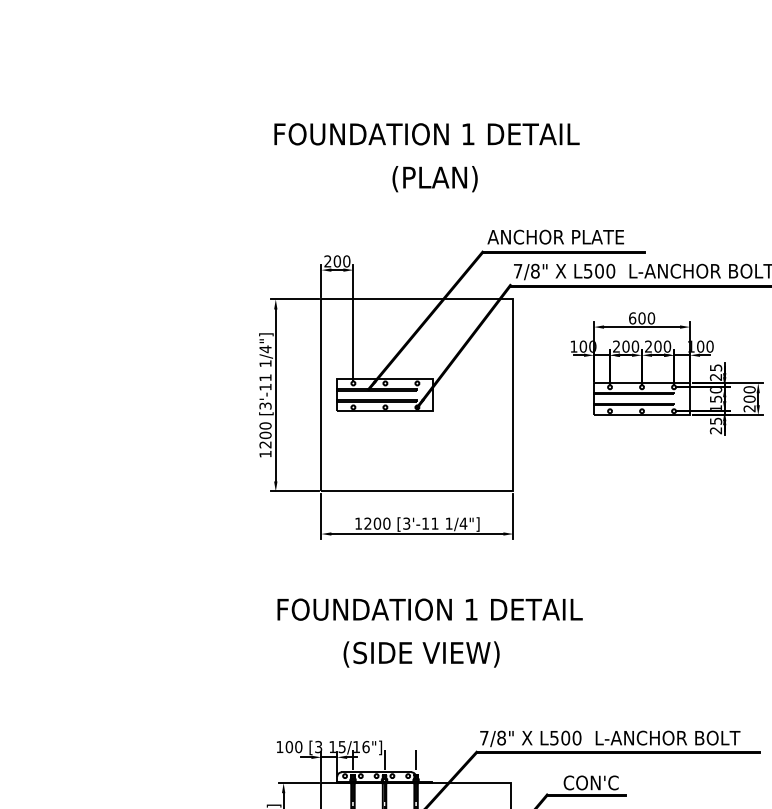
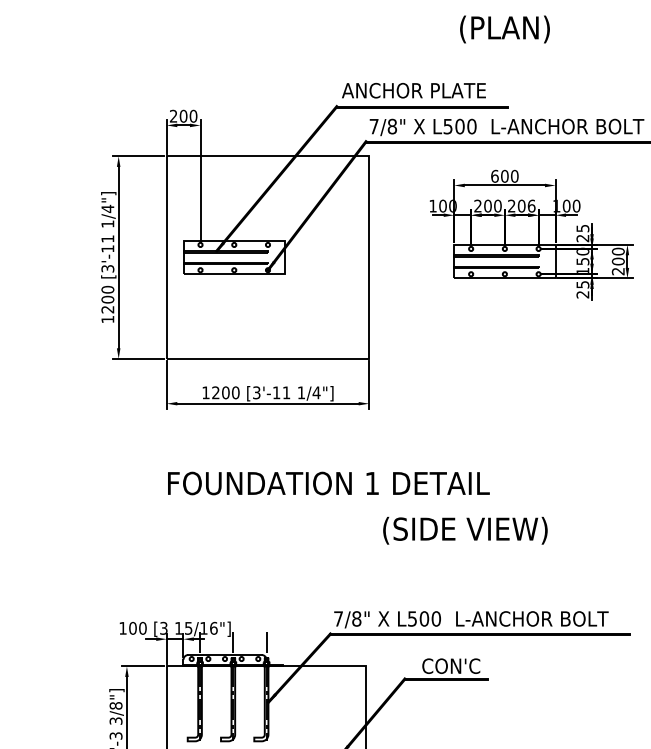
text: (434, 179) -> (504, 29), moved
text: (667, 346) -> (531, 205), 200 -> 206
text: (429, 609) -> (328, 483), moved
text: (421, 654) -> (465, 530), moved

